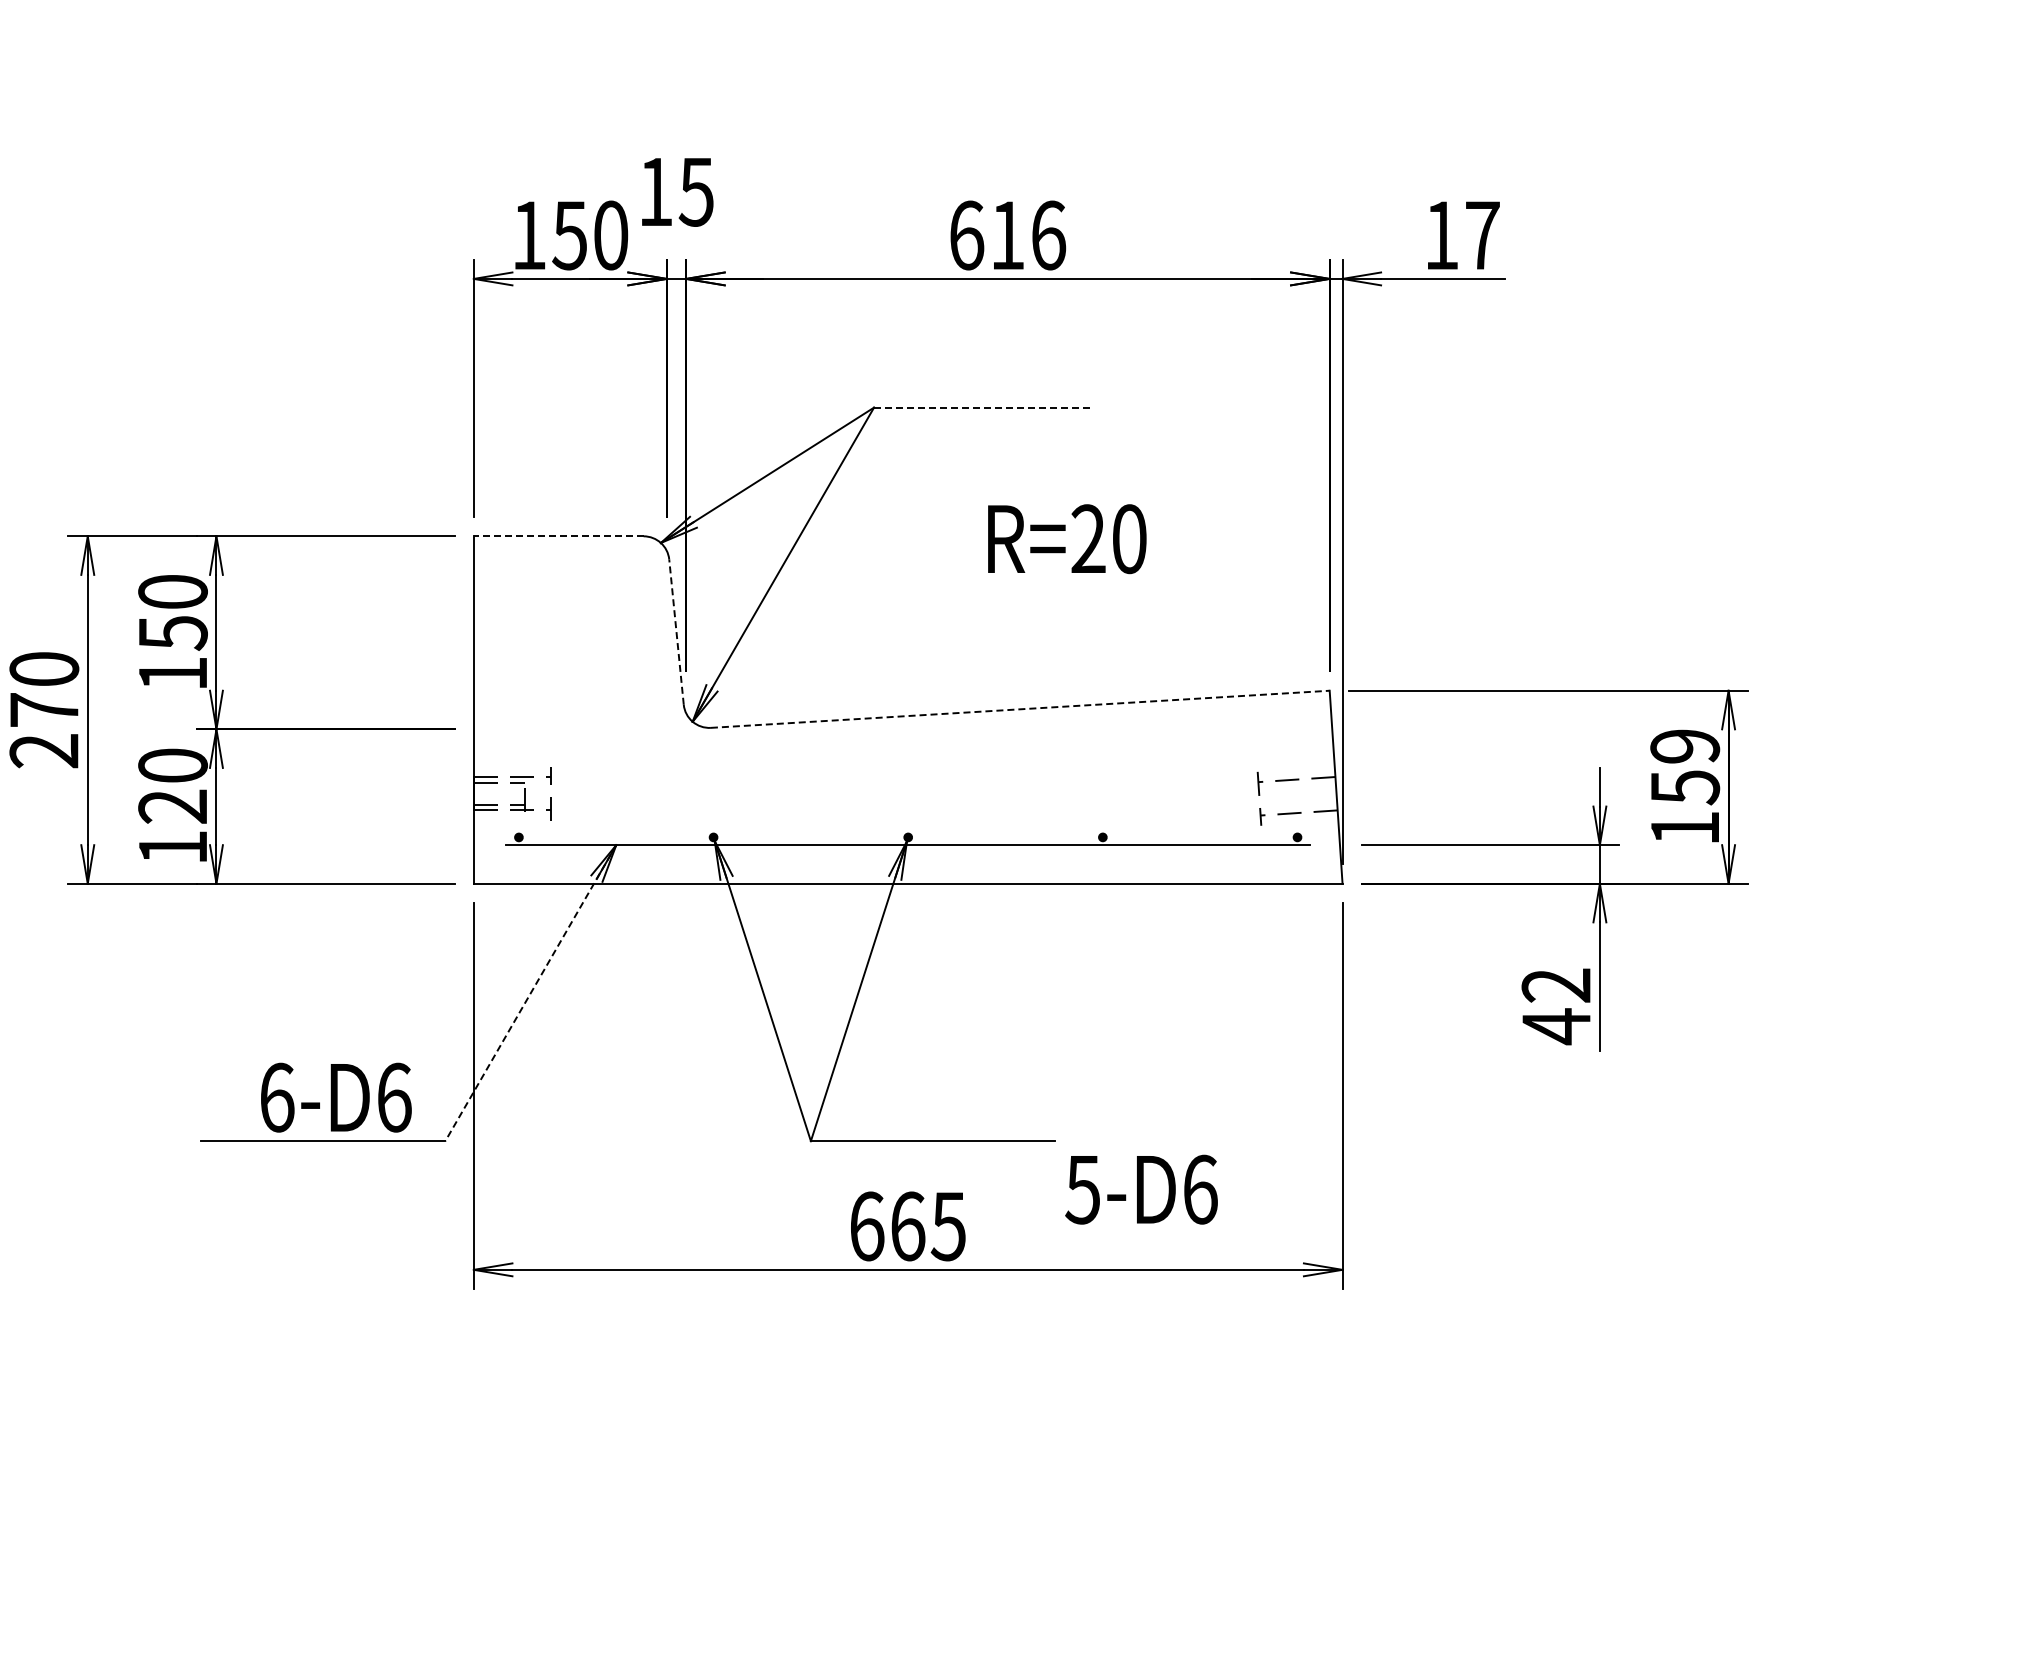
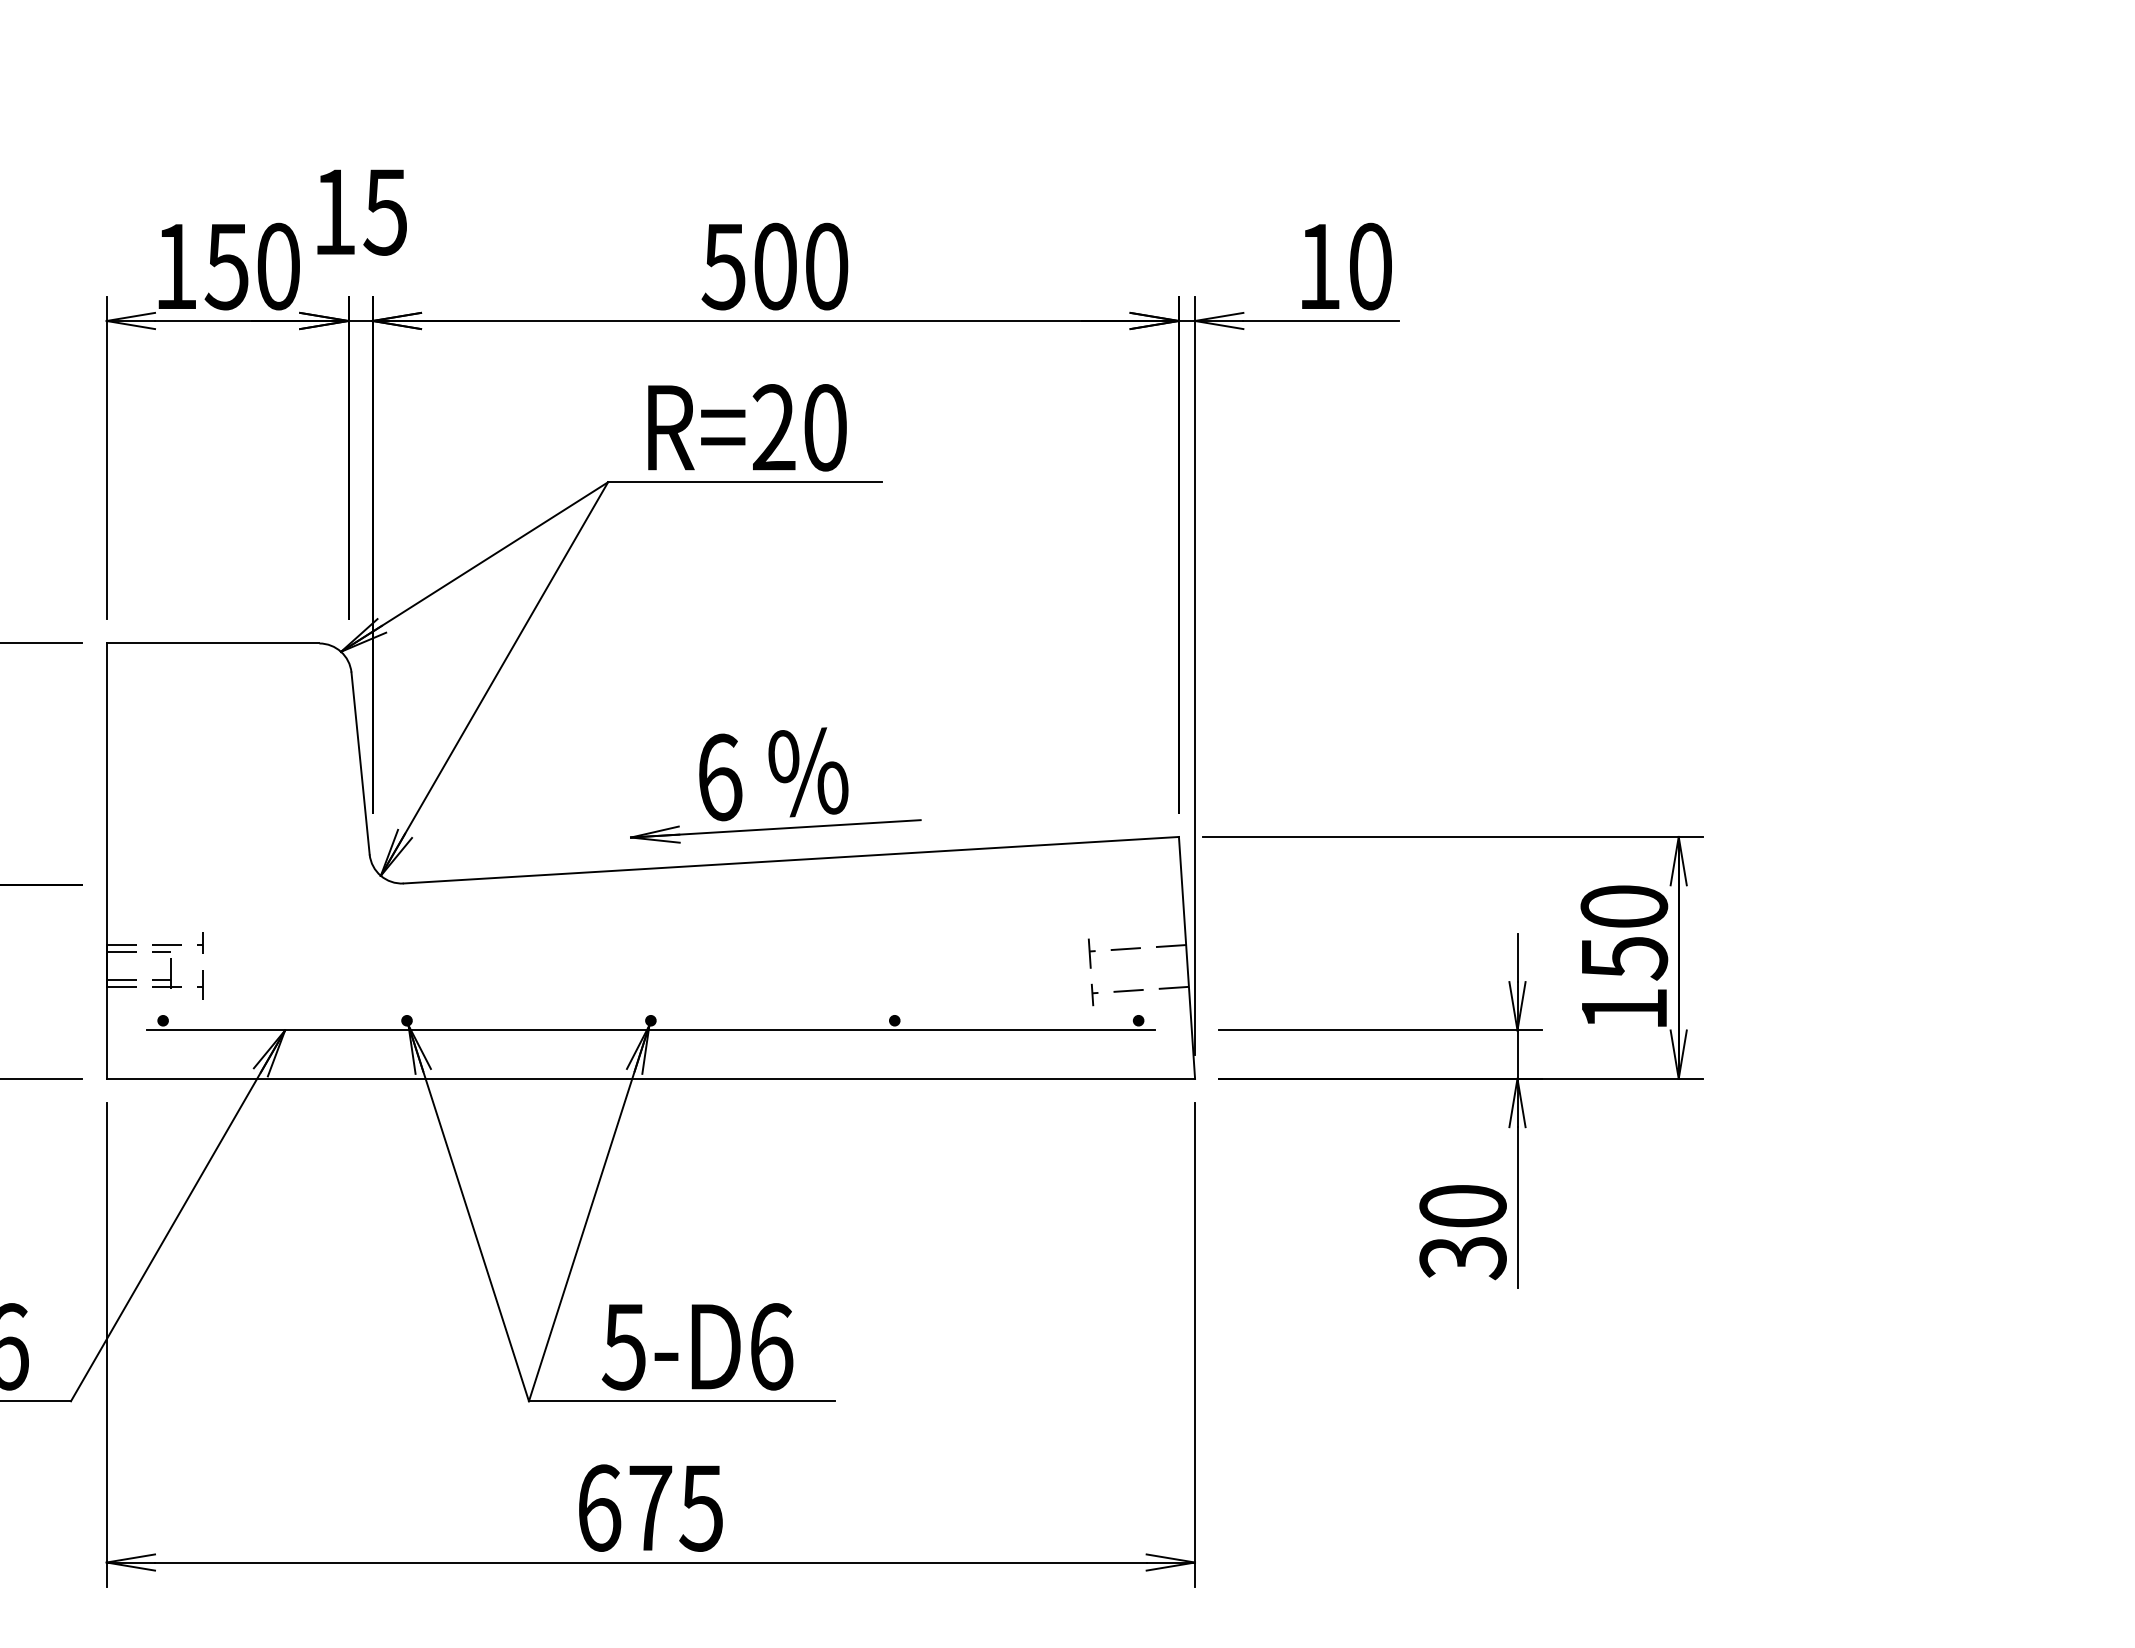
text: (1007, 235) -> (775, 266), 616 -> 500
text: (1482, 235) -> (1370, 266), 17 -> 10
line: (983, 407) -> (745, 482), dashed -> solid
line: (558, 536) -> (212, 643), dashed -> solid
text: (1067, 539) -> (747, 428), moved
line: (676, 632) -> (360, 763), dashed -> solid
part: (1007, 649) -> (775, 785), added
line: (1020, 709) -> (791, 860), dashed -> solid
text: (1685, 746) -> (1624, 906), 159 -> 150
line: (530, 993) -> (177, 1216), dashed -> solid
text: (1556, 1006) -> (1463, 1232), 42 -> 30
text: (1141, 1189) -> (697, 1346), moved
text: (908, 1226) -> (651, 1508), 665 -> 675

